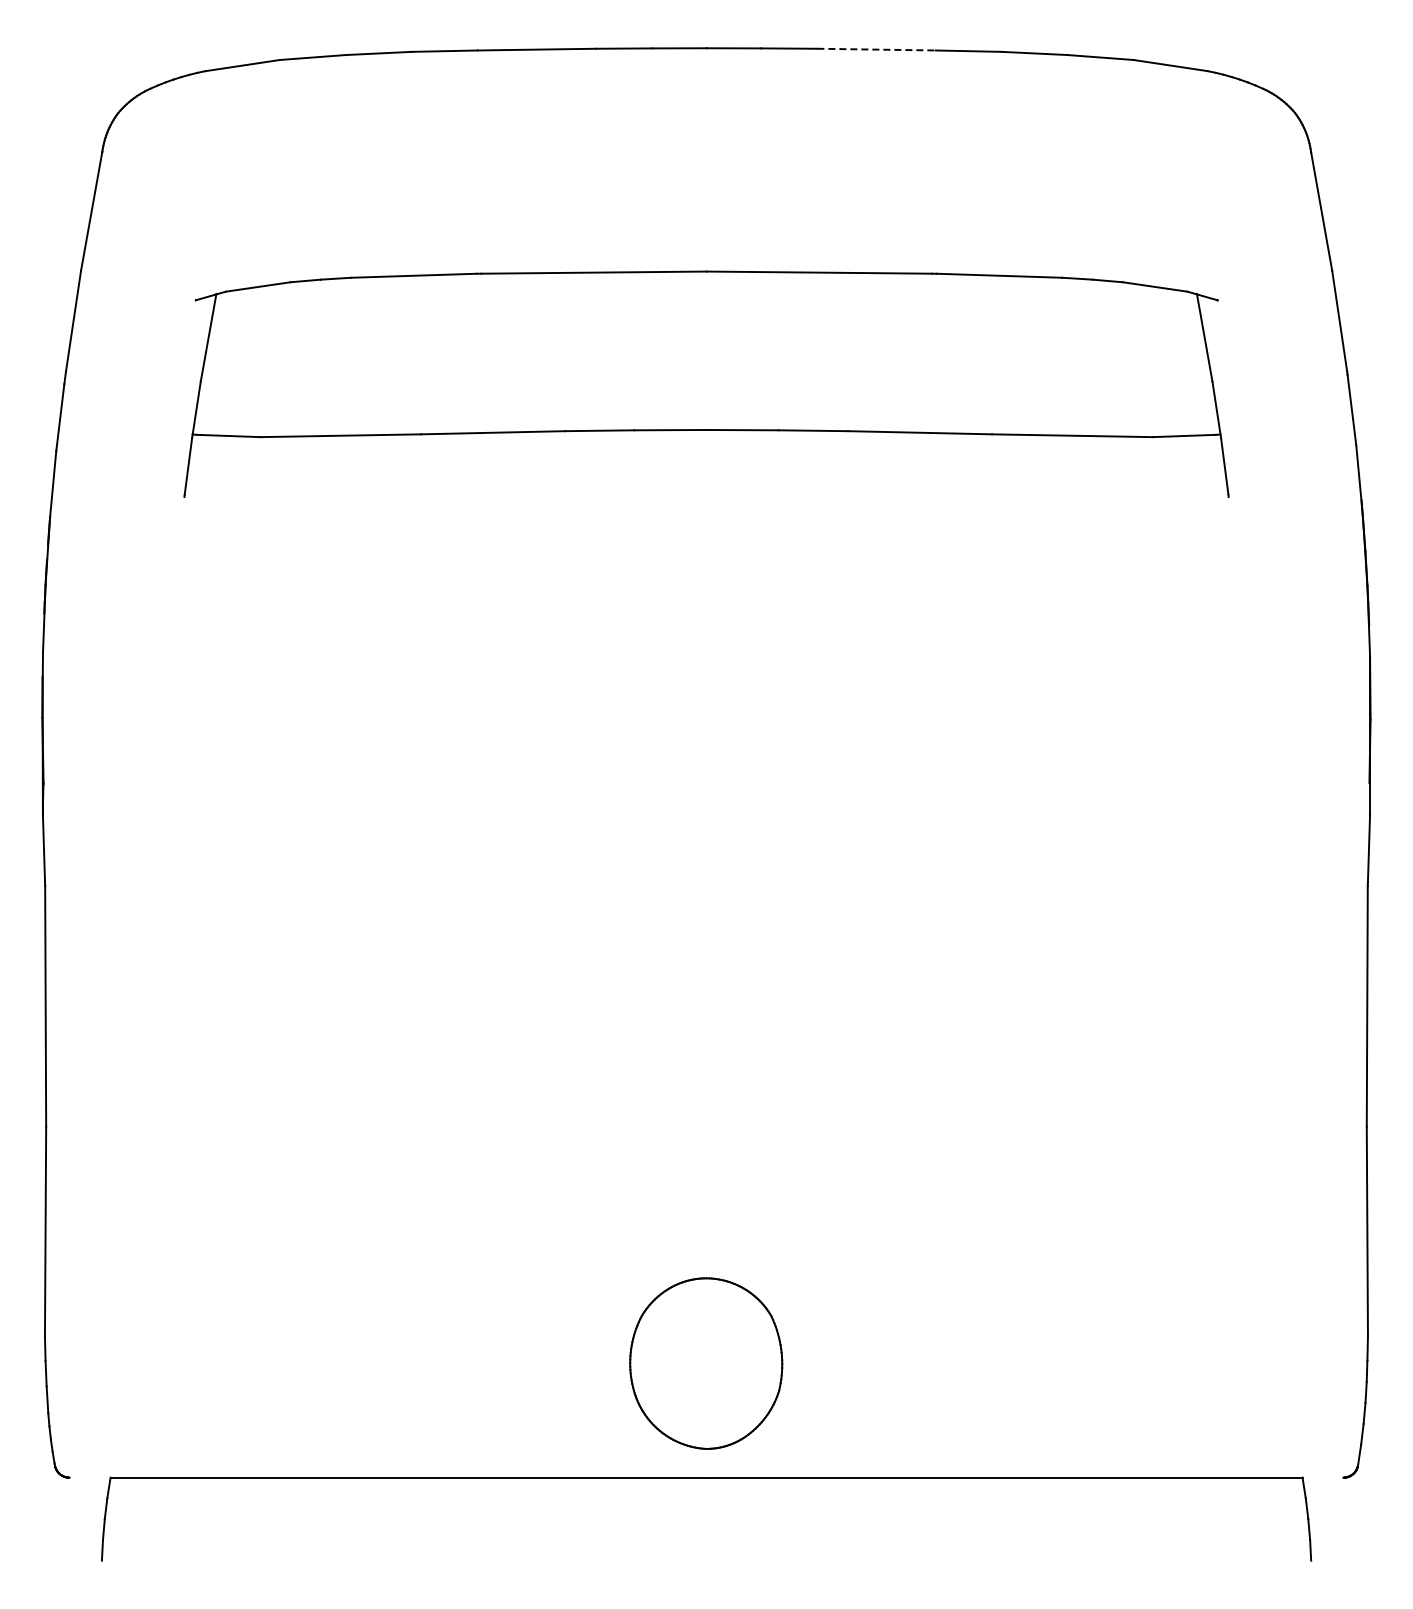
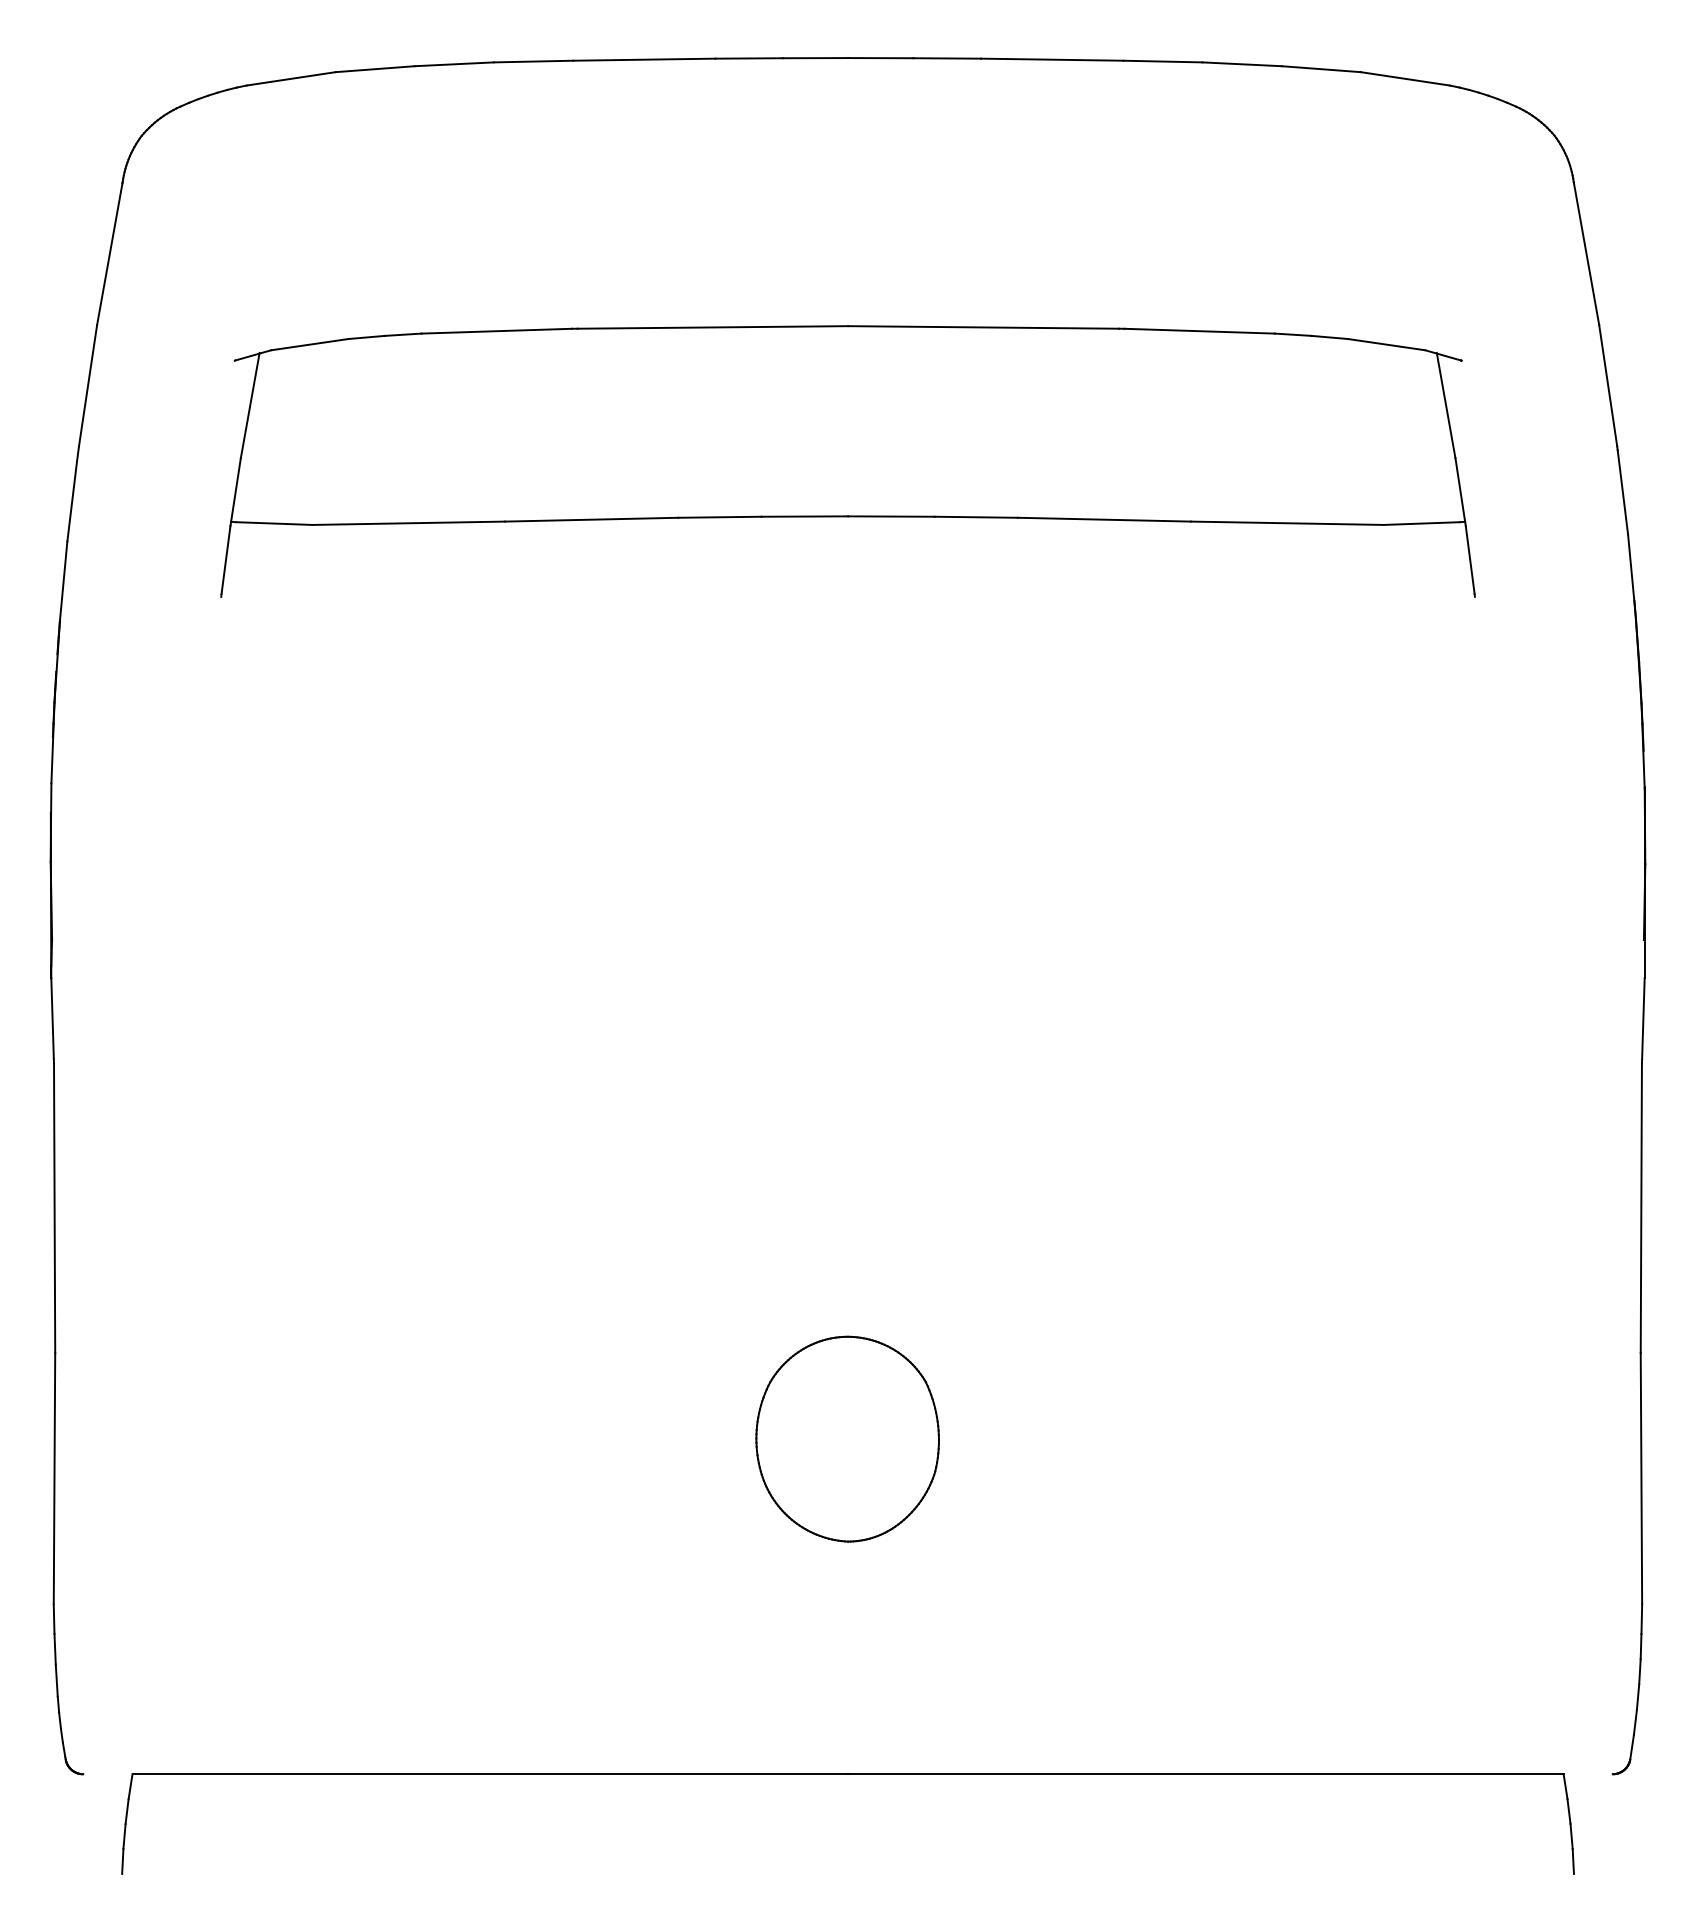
line: (877, 49) -> (1053, 59), dashed -> solid
part: (706, 1363) -> (848, 1439), moved

